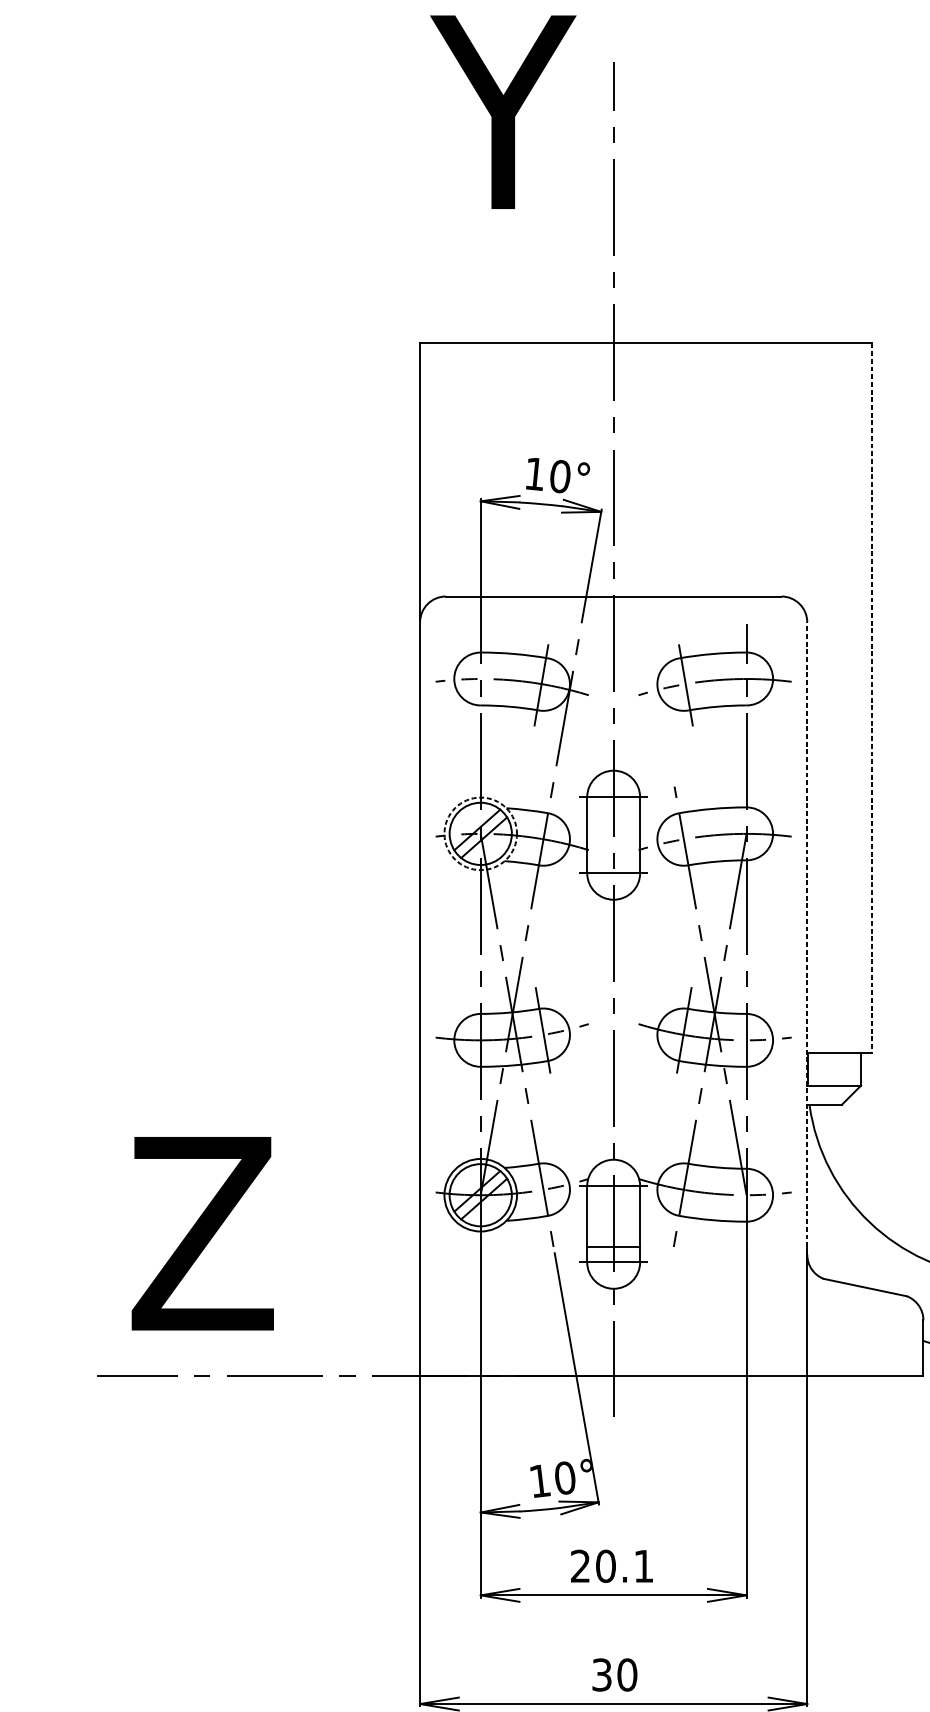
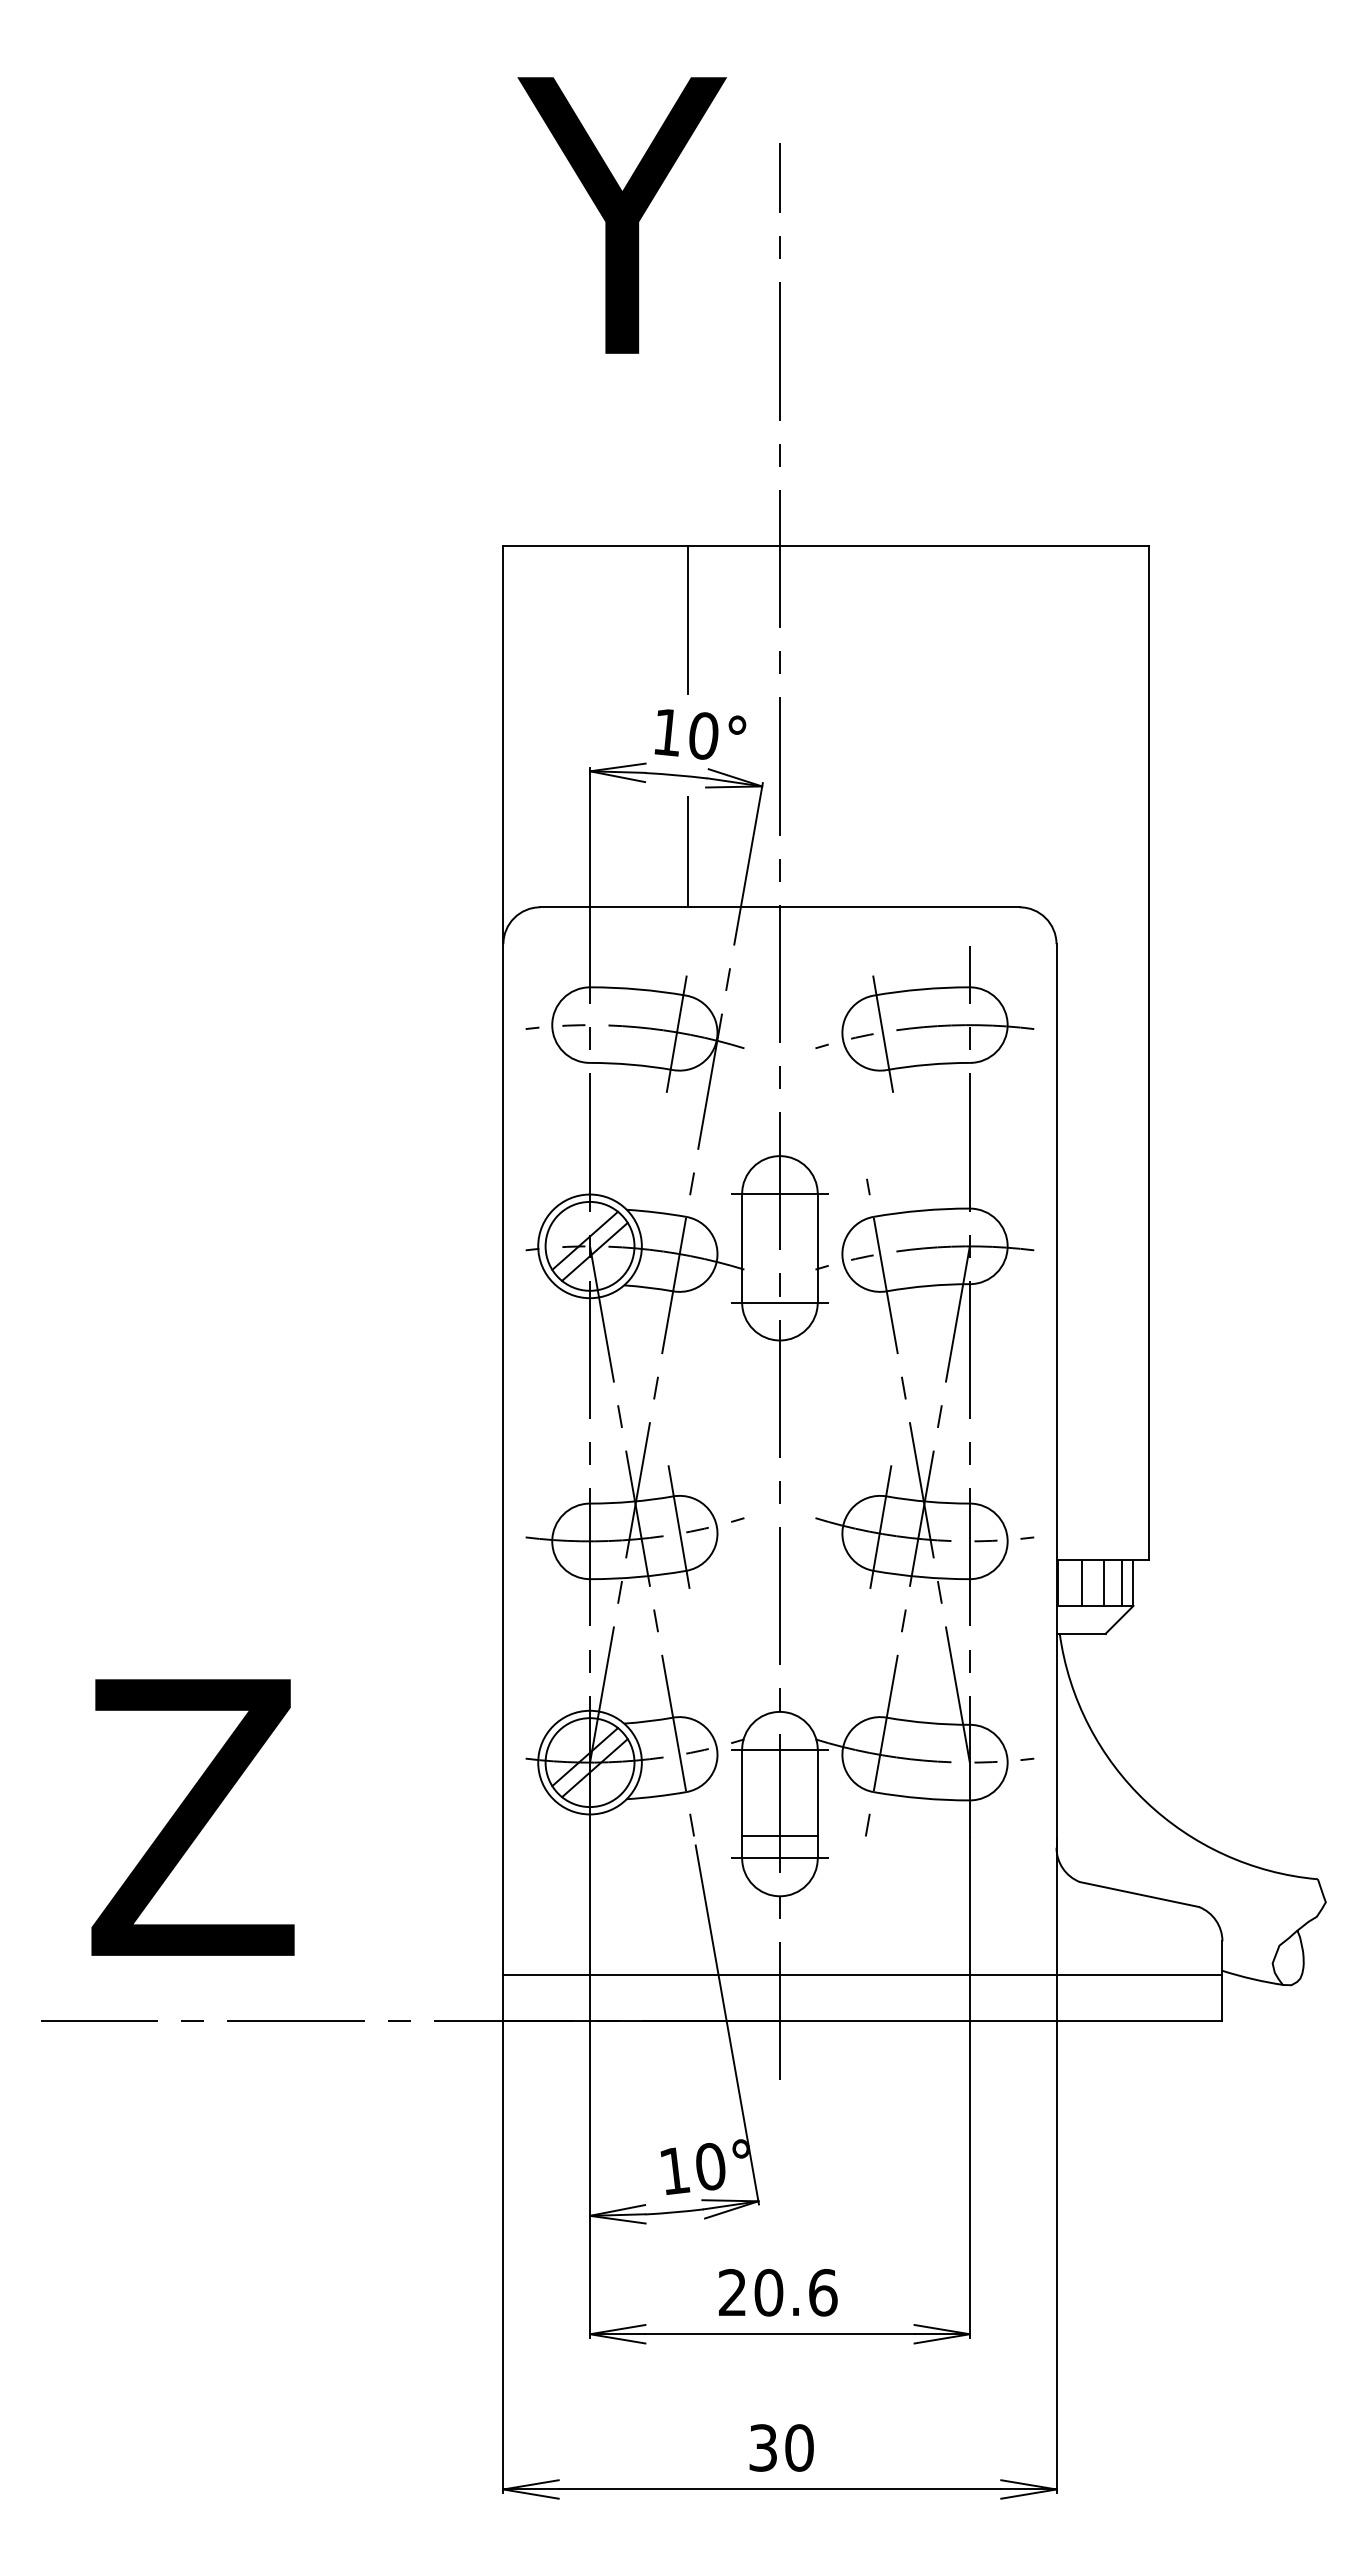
line: (548, 395) -> (687, 619), added
line: (548, 558) -> (687, 852), added
line: (871, 698) -> (1148, 1053), dashed -> solid
circle: (480, 833) -> (589, 1246), dashed -> solid
line: (807, 938) -> (1056, 1395), dashed -> solid
line: (824, 1069) -> (1081, 1582), added
line: (840, 1069) -> (1103, 1582), added
line: (853, 1069) -> (1122, 1582), added
line: (671, 1343) -> (862, 1974), added
text: (644, 1566) -> (823, 2292), 20.1 -> 20.6

